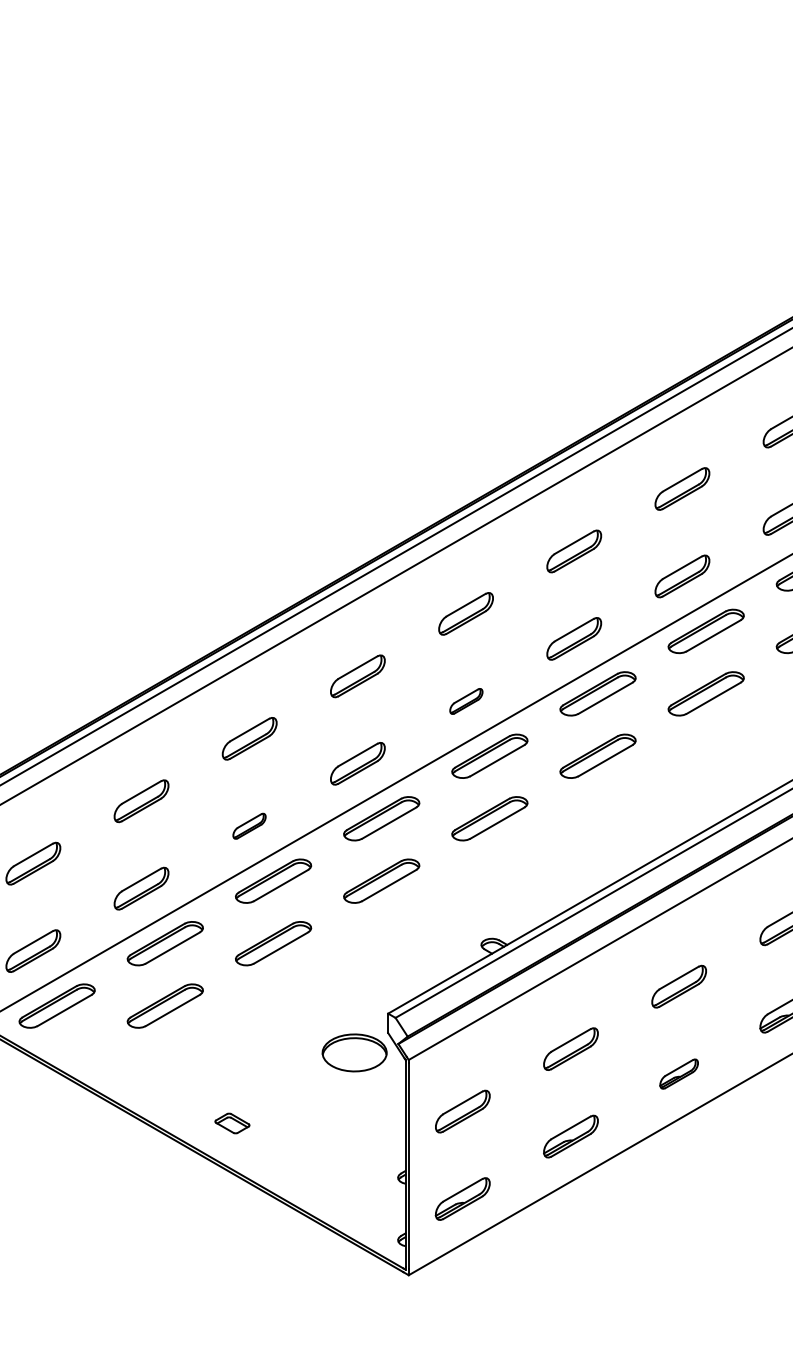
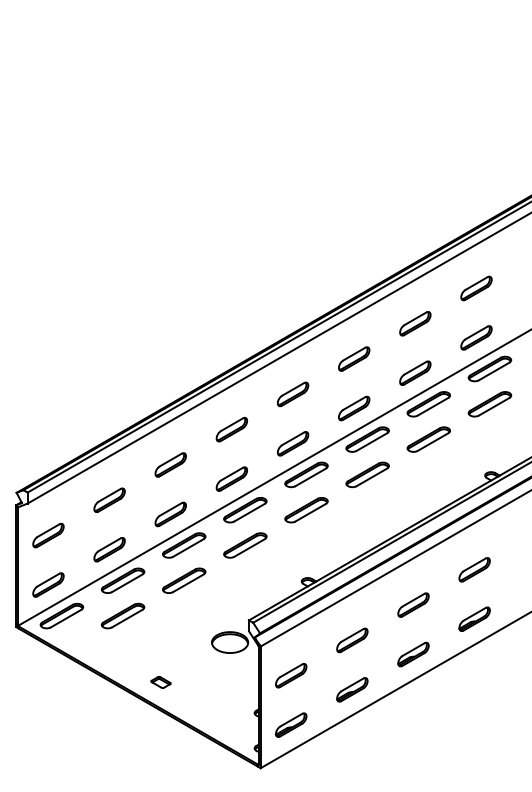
part: (466, 700) -> (293, 443), size x1.67
part: (249, 826) -> (170, 514), size x1.67
part: (679, 1074) -> (413, 654), size x1.43

